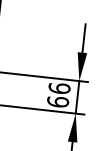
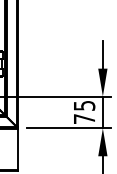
text: (58, 95) -> (84, 112), 66 -> 75

